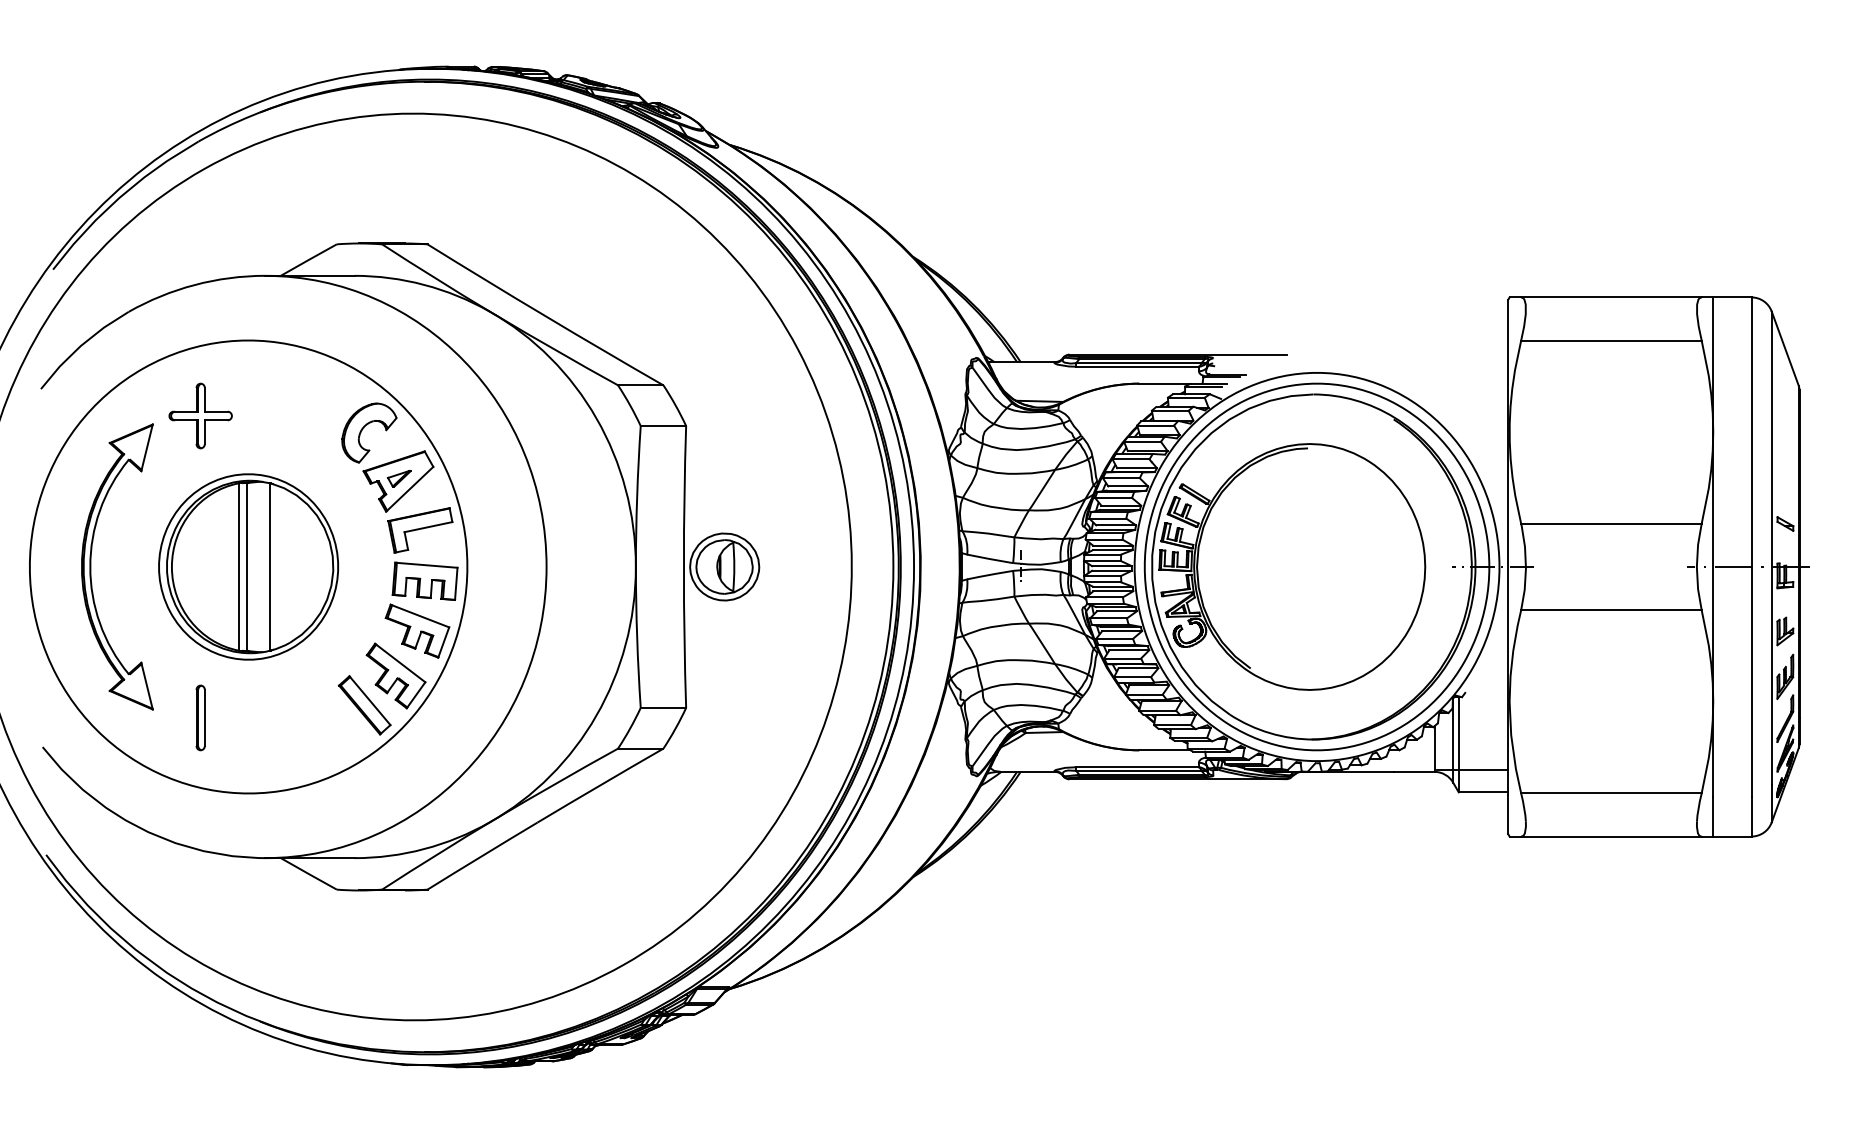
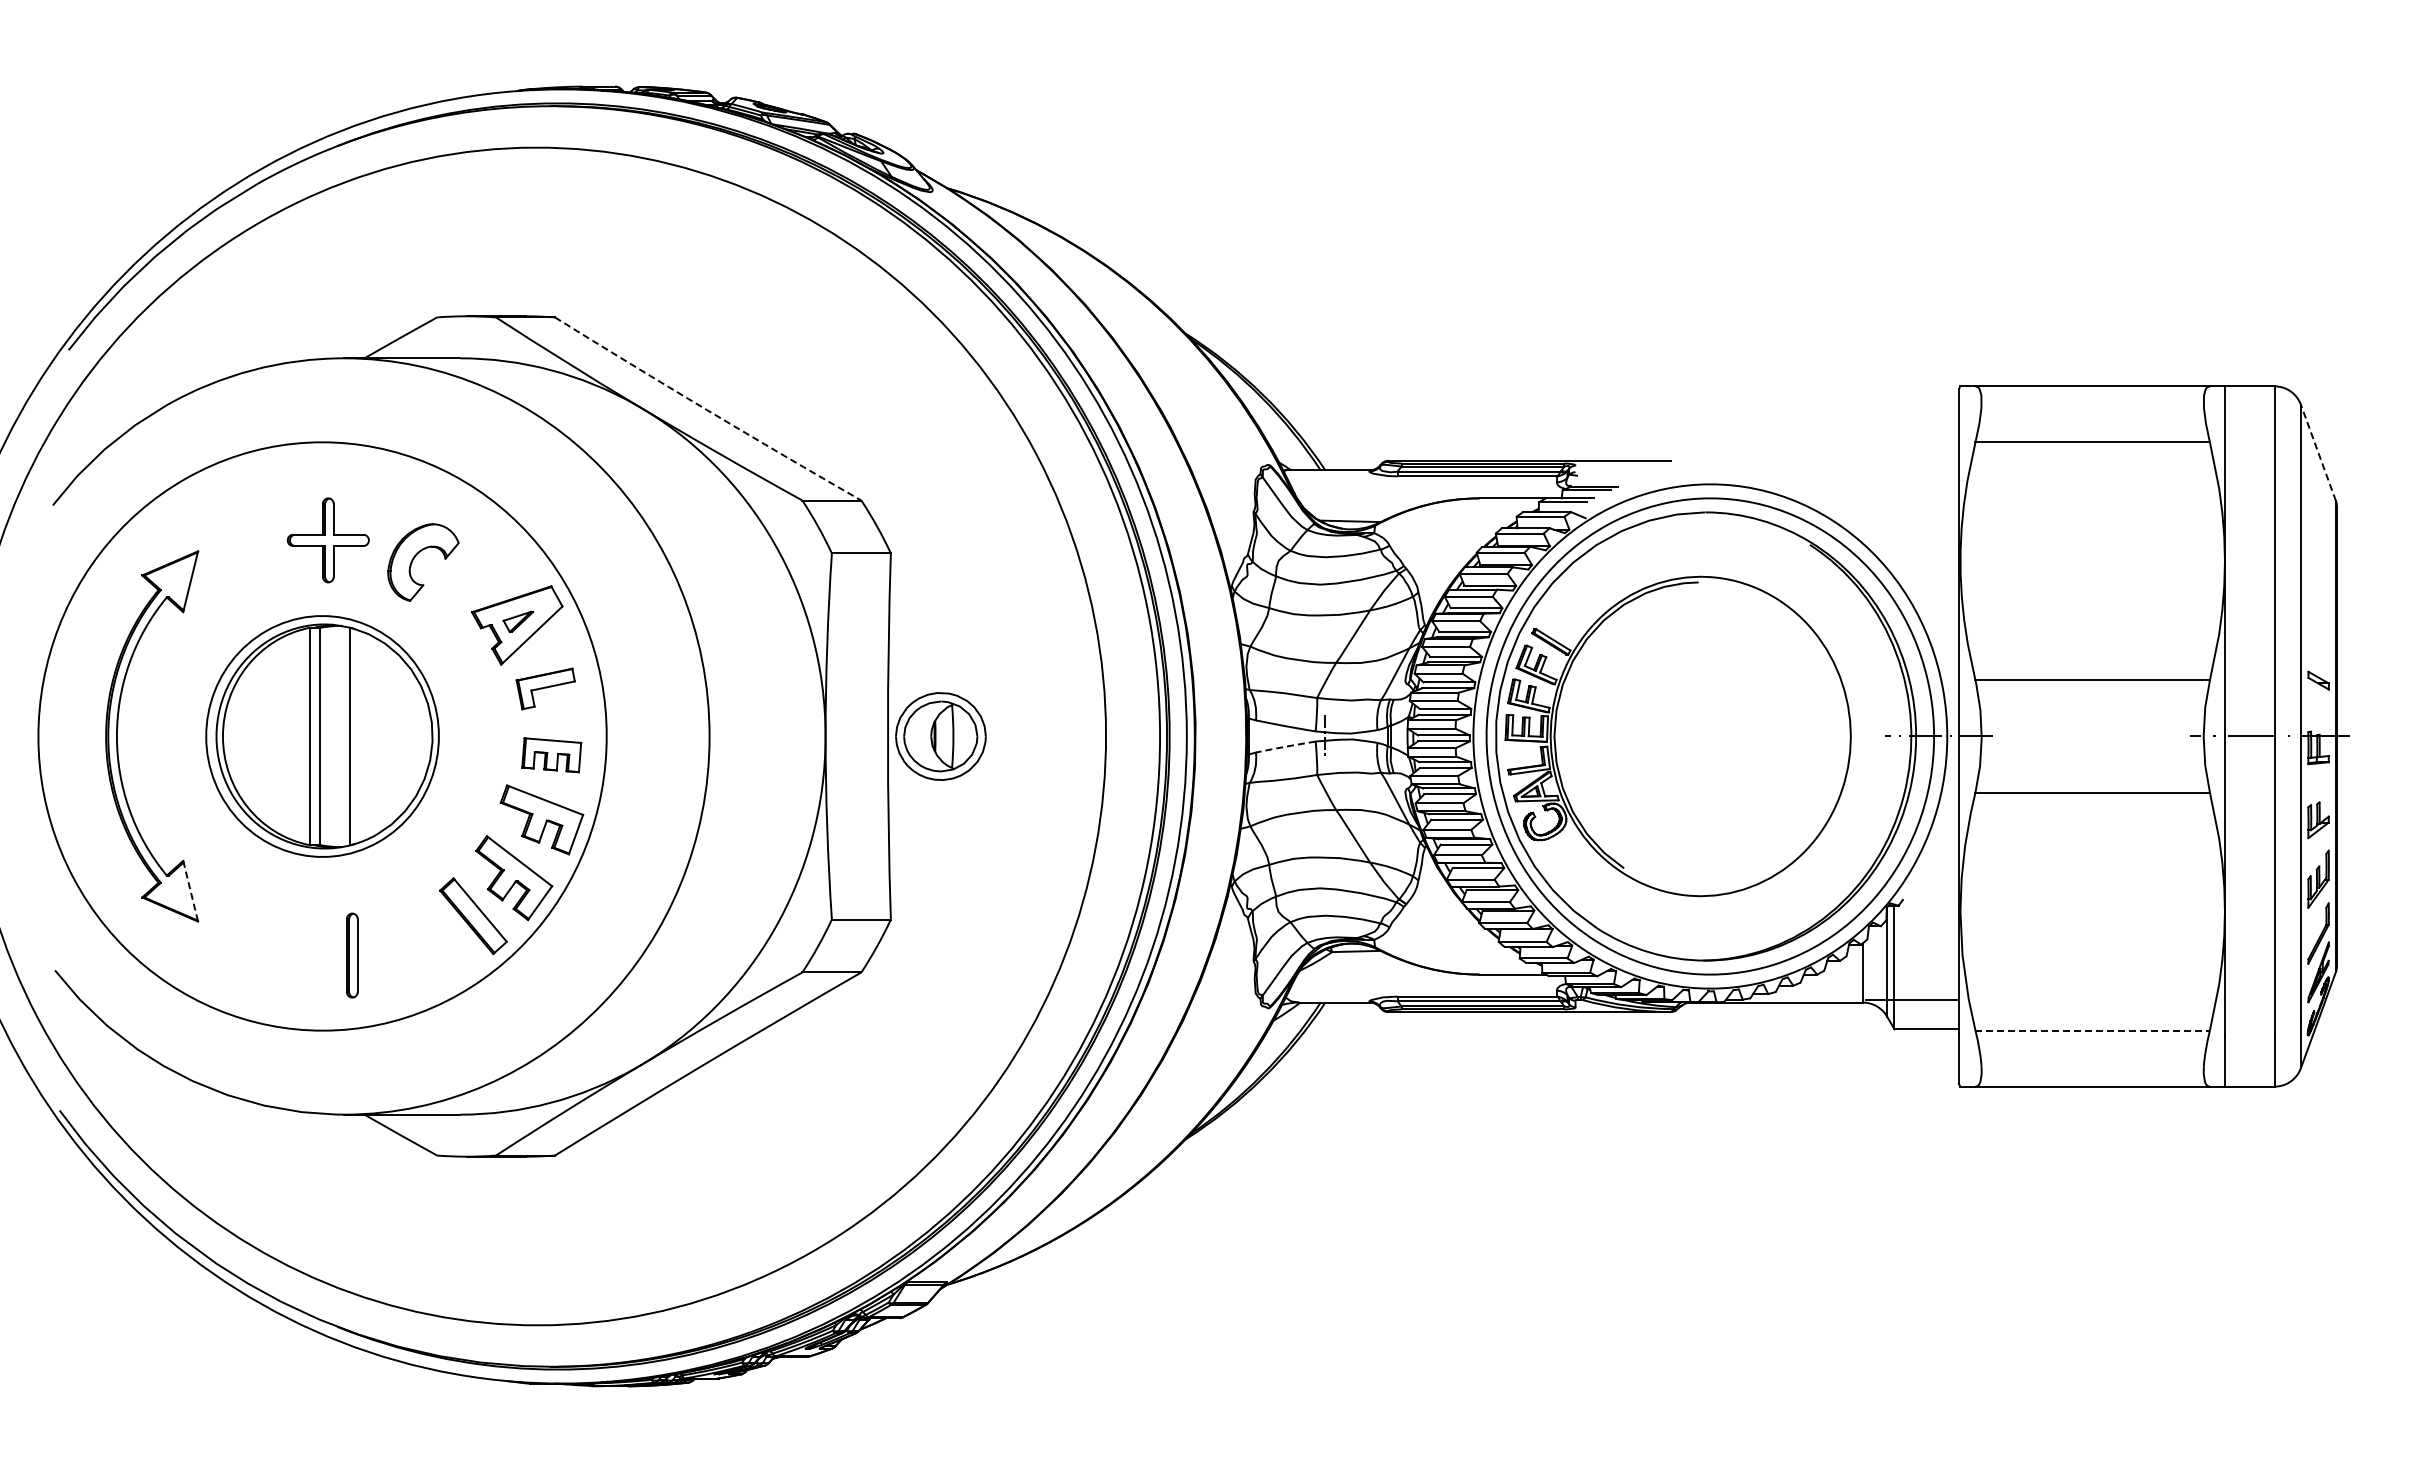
arc: (544, 316) -> (707, 410), solid -> dashed
line: (1785, 348) -> (2318, 452), solid -> dashed
part: (200, 416) -> (328, 540), moved
part: (364, 428) -> (416, 556), moved
part: (420, 530) -> (545, 688), size x0.7
line: (989, 574) -> (1285, 746), solid -> dashed
part: (424, 581) -> (551, 755), size x0.7
line: (146, 686) -> (190, 891), solid -> dashed
part: (200, 717) -> (352, 955), moved
line: (1612, 793) -> (2093, 1030), solid -> dashed

